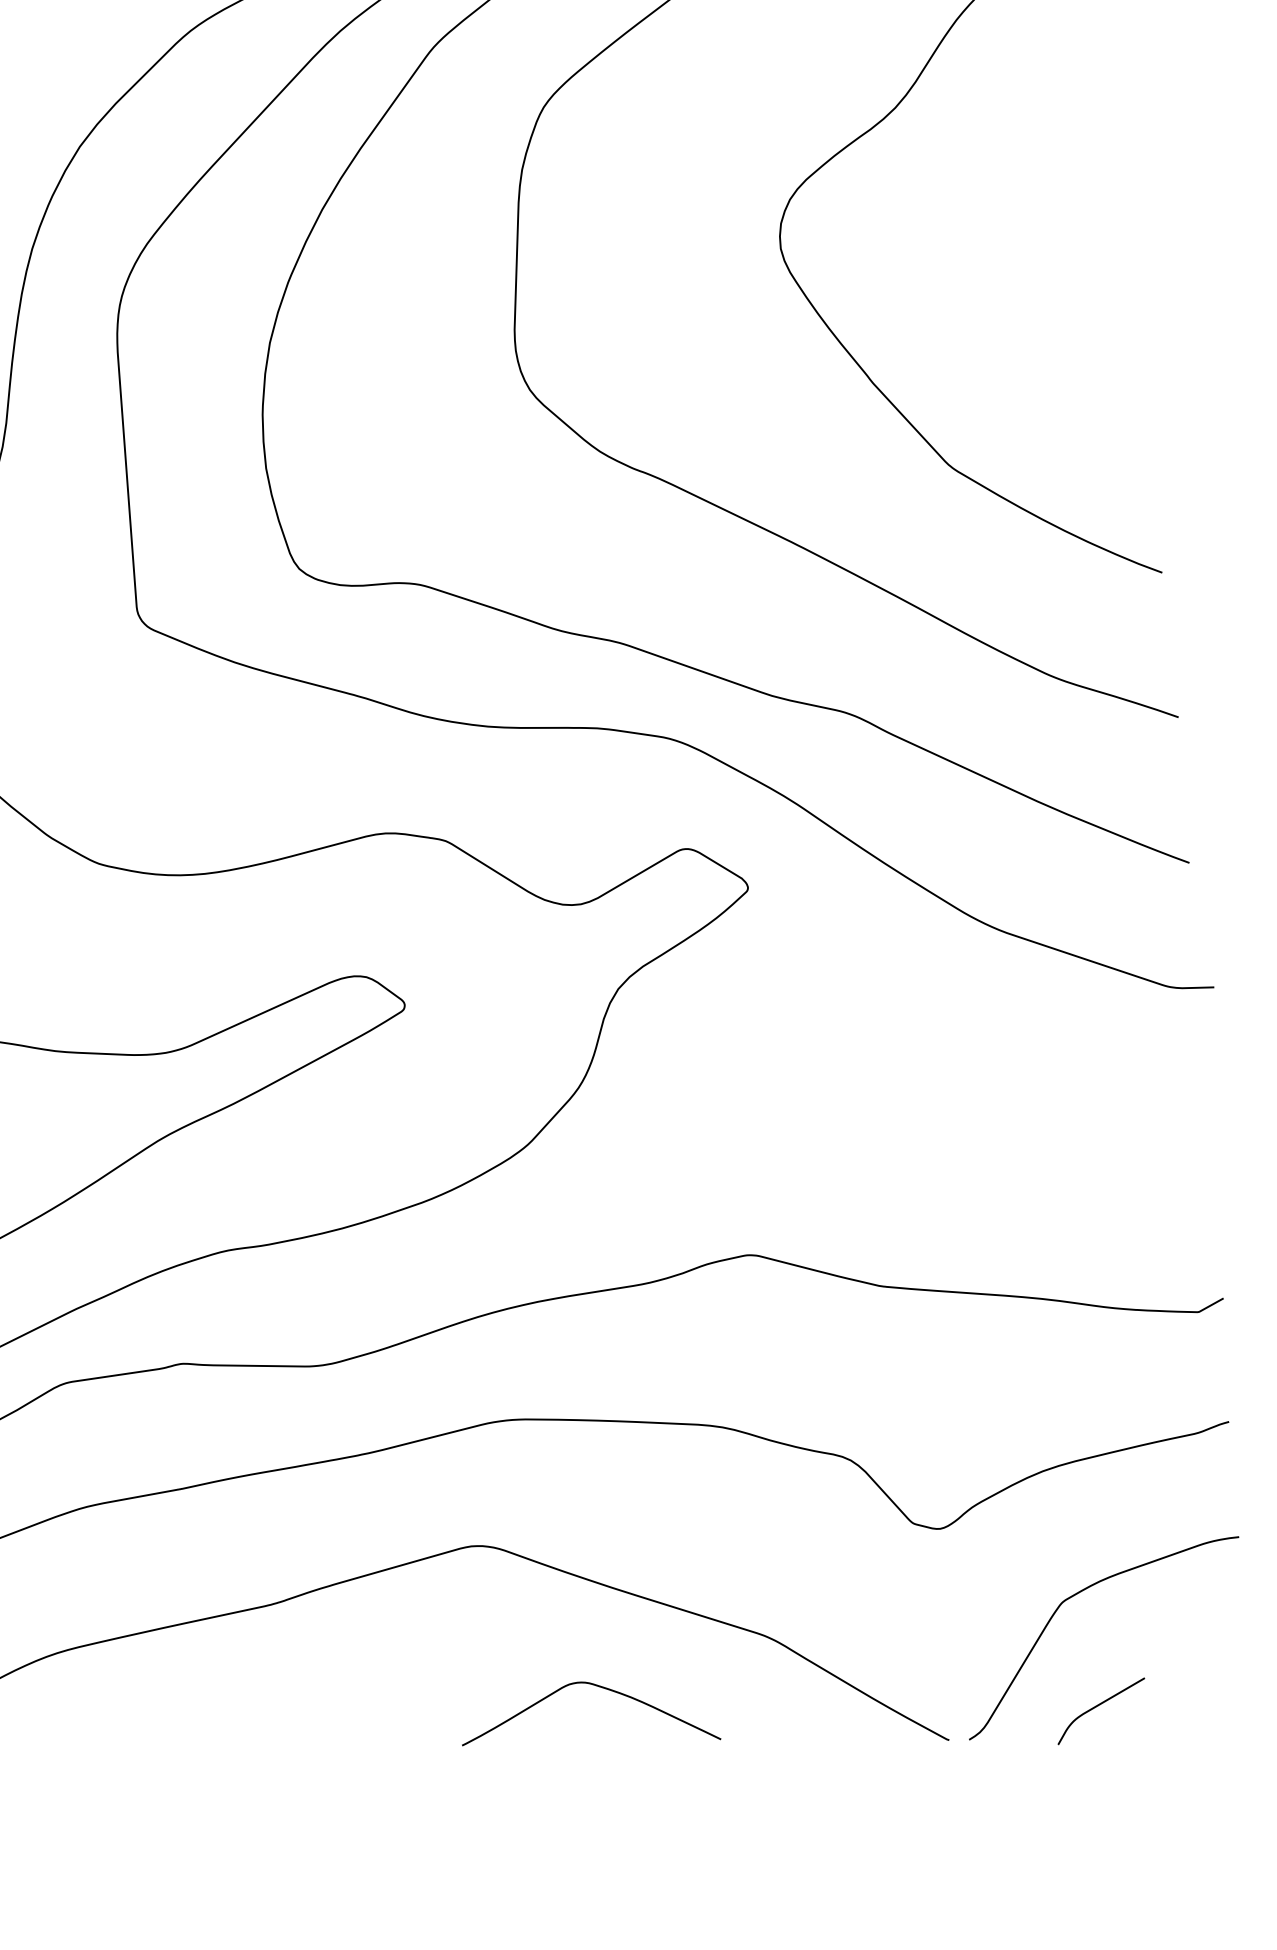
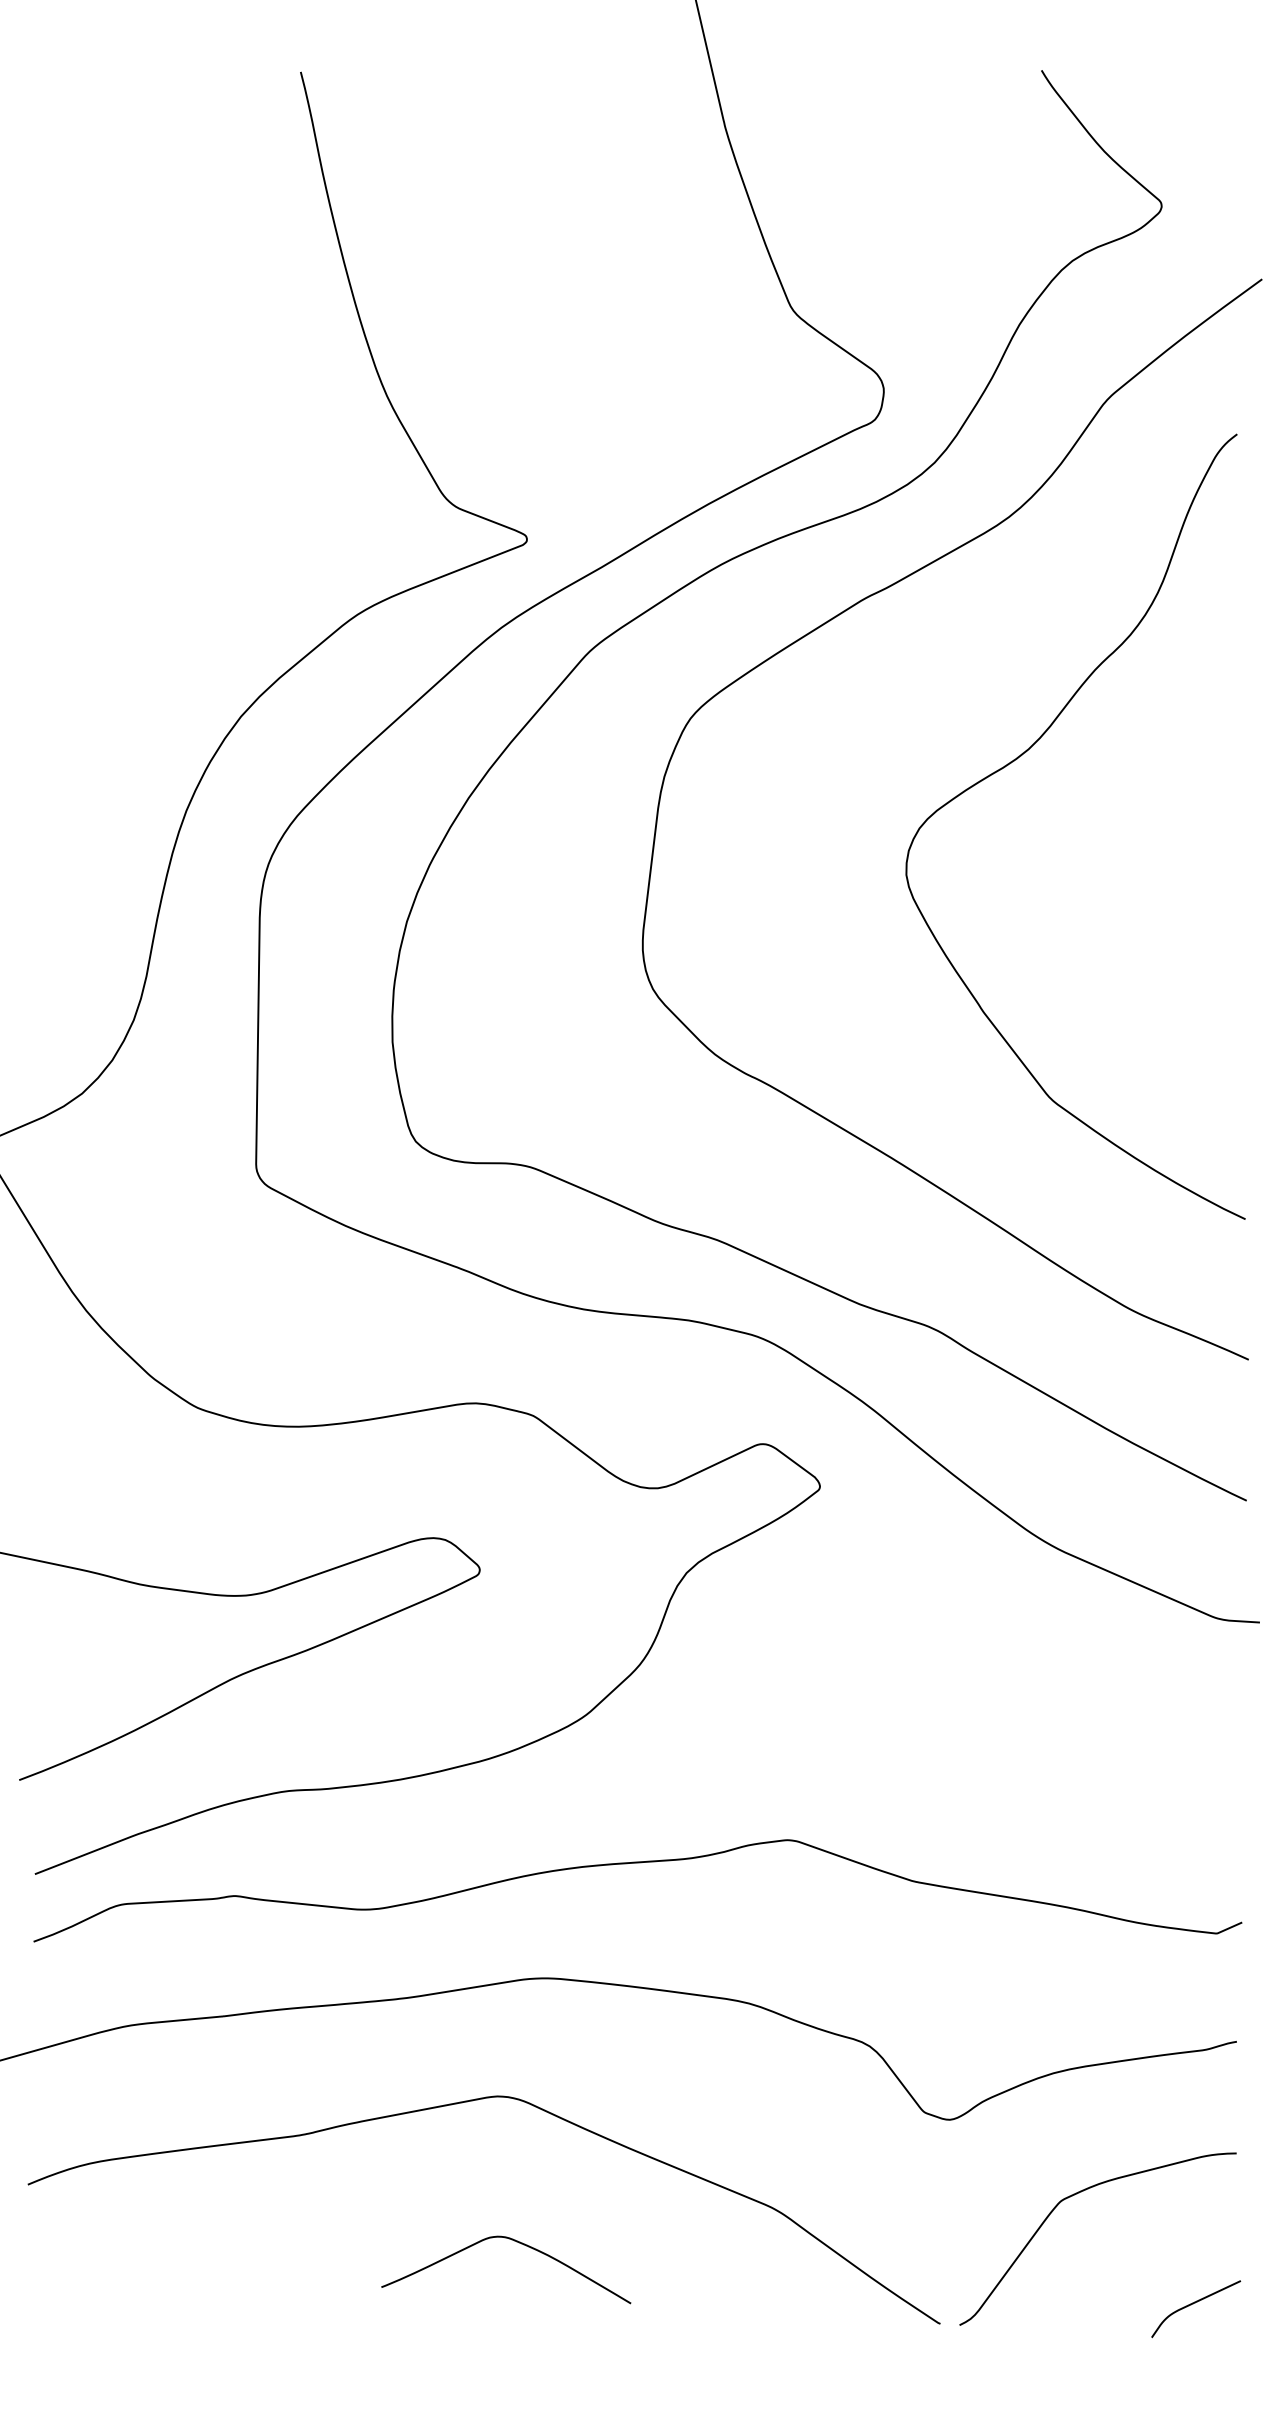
curve: (597, 1687) -> (516, 2242), moved
curve: (1098, 1706) -> (1193, 2304), moved

